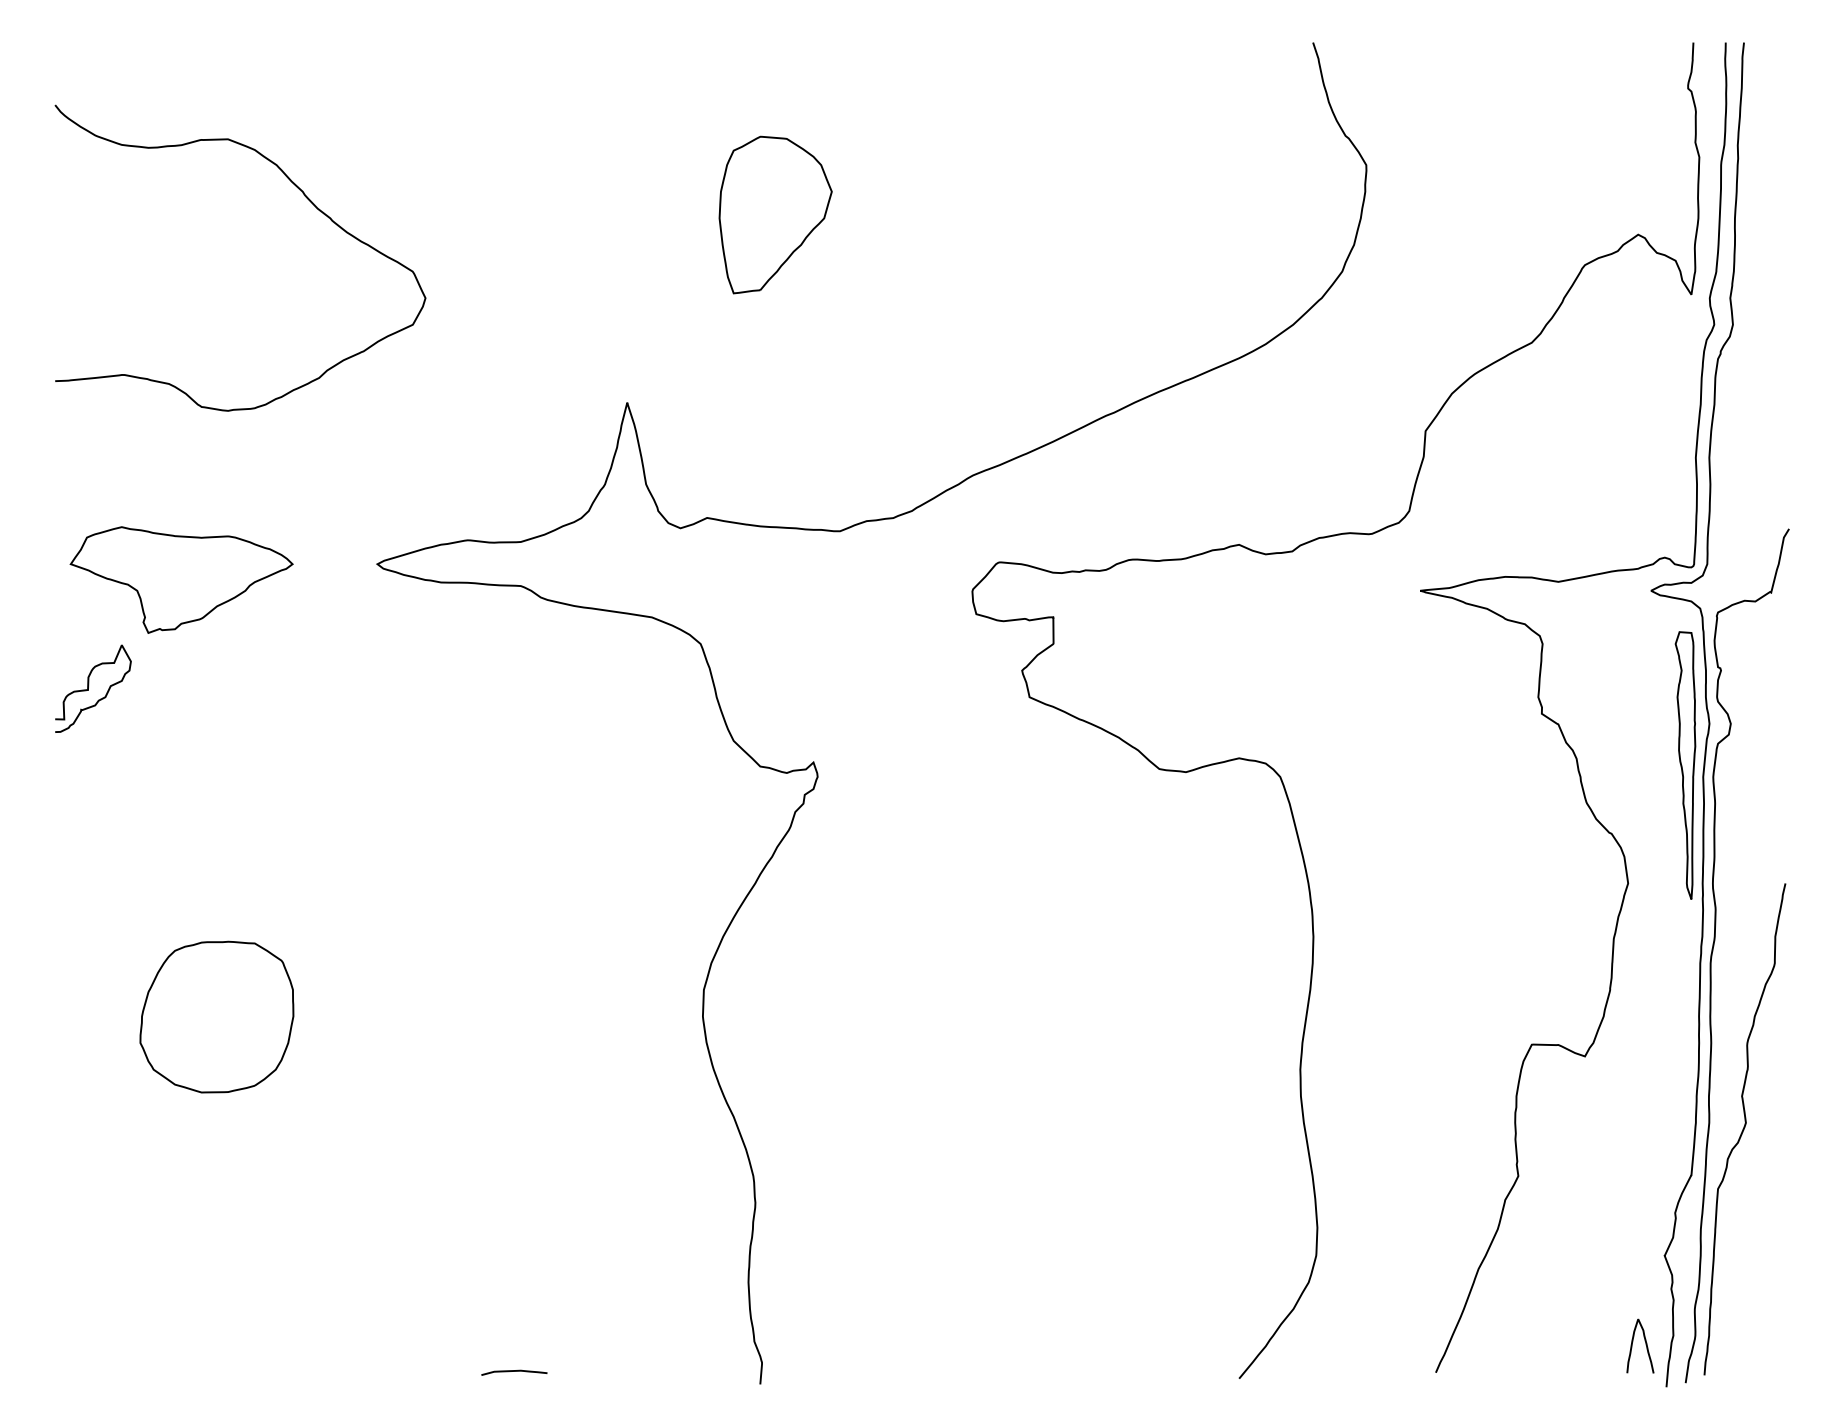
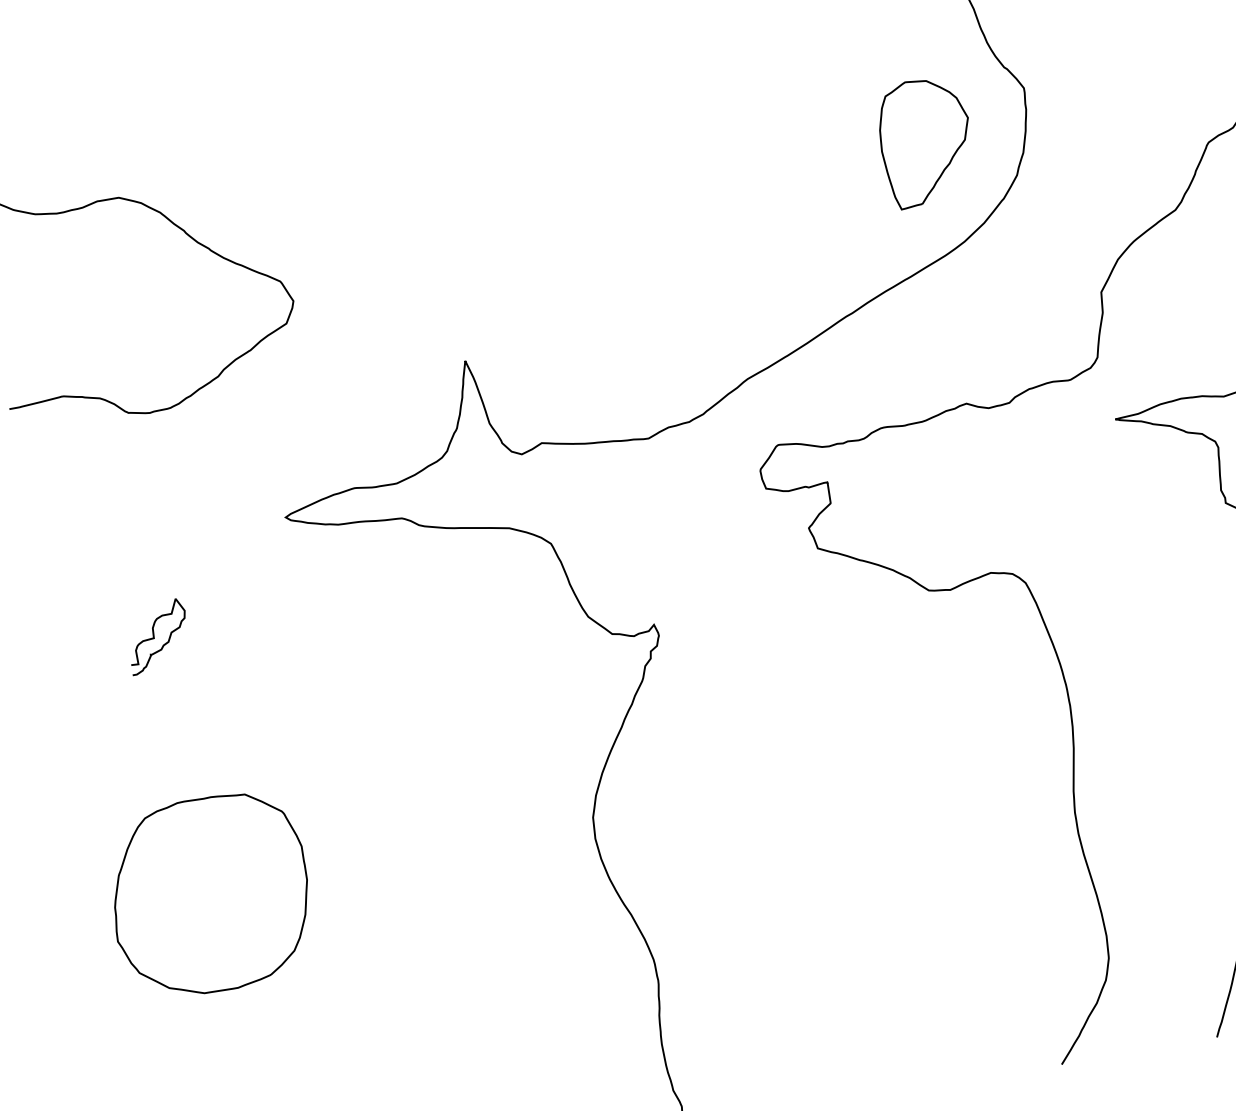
part: (775, 214) -> (925, 142), moved
part: (181, 579) -> (132, 551), removed
curve: (89, 685) -> (154, 634), moved
part: (216, 1016) -> (209, 894), size x1.6

